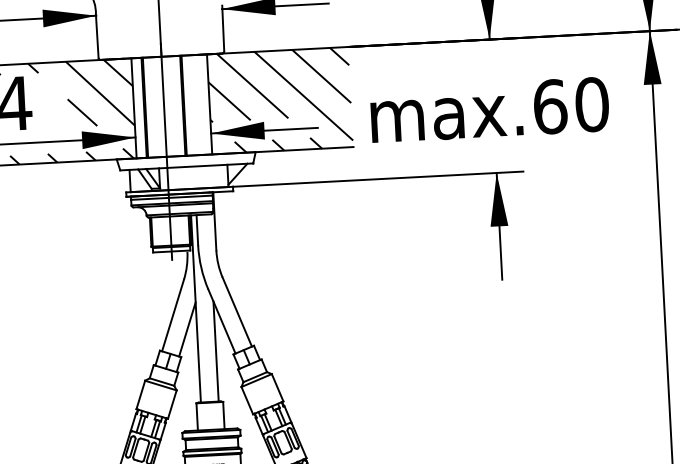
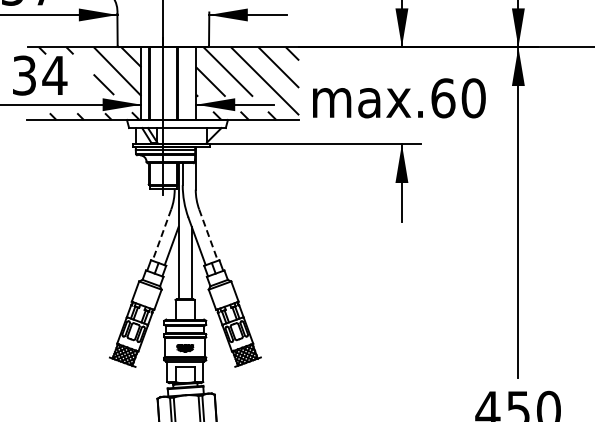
line: (237, 312) -> (208, 235), solid -> dashed
line: (172, 315) -> (161, 235), solid -> dashed

